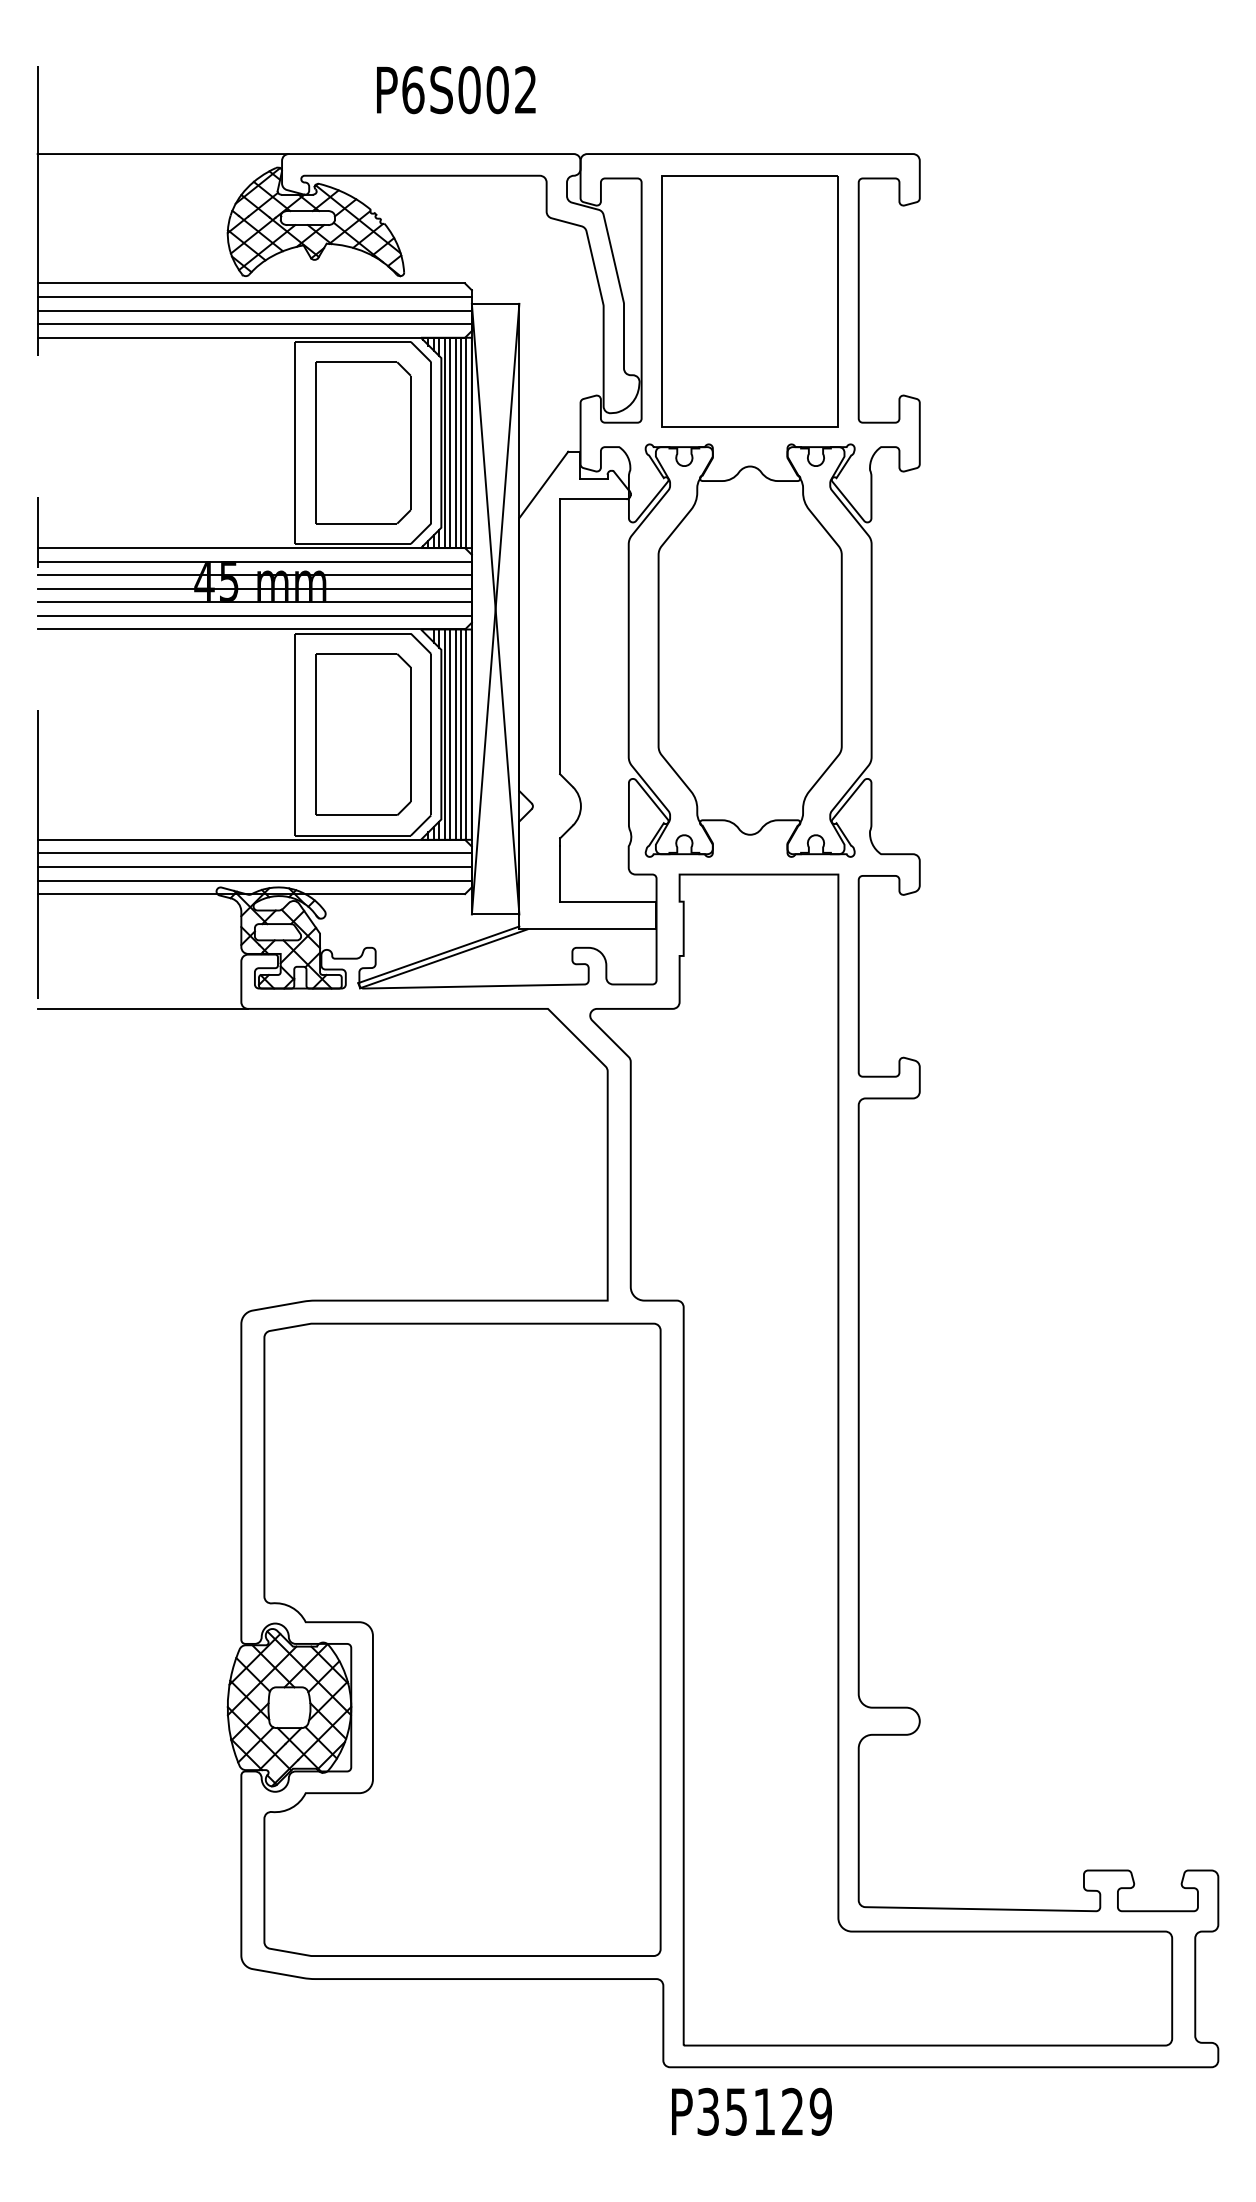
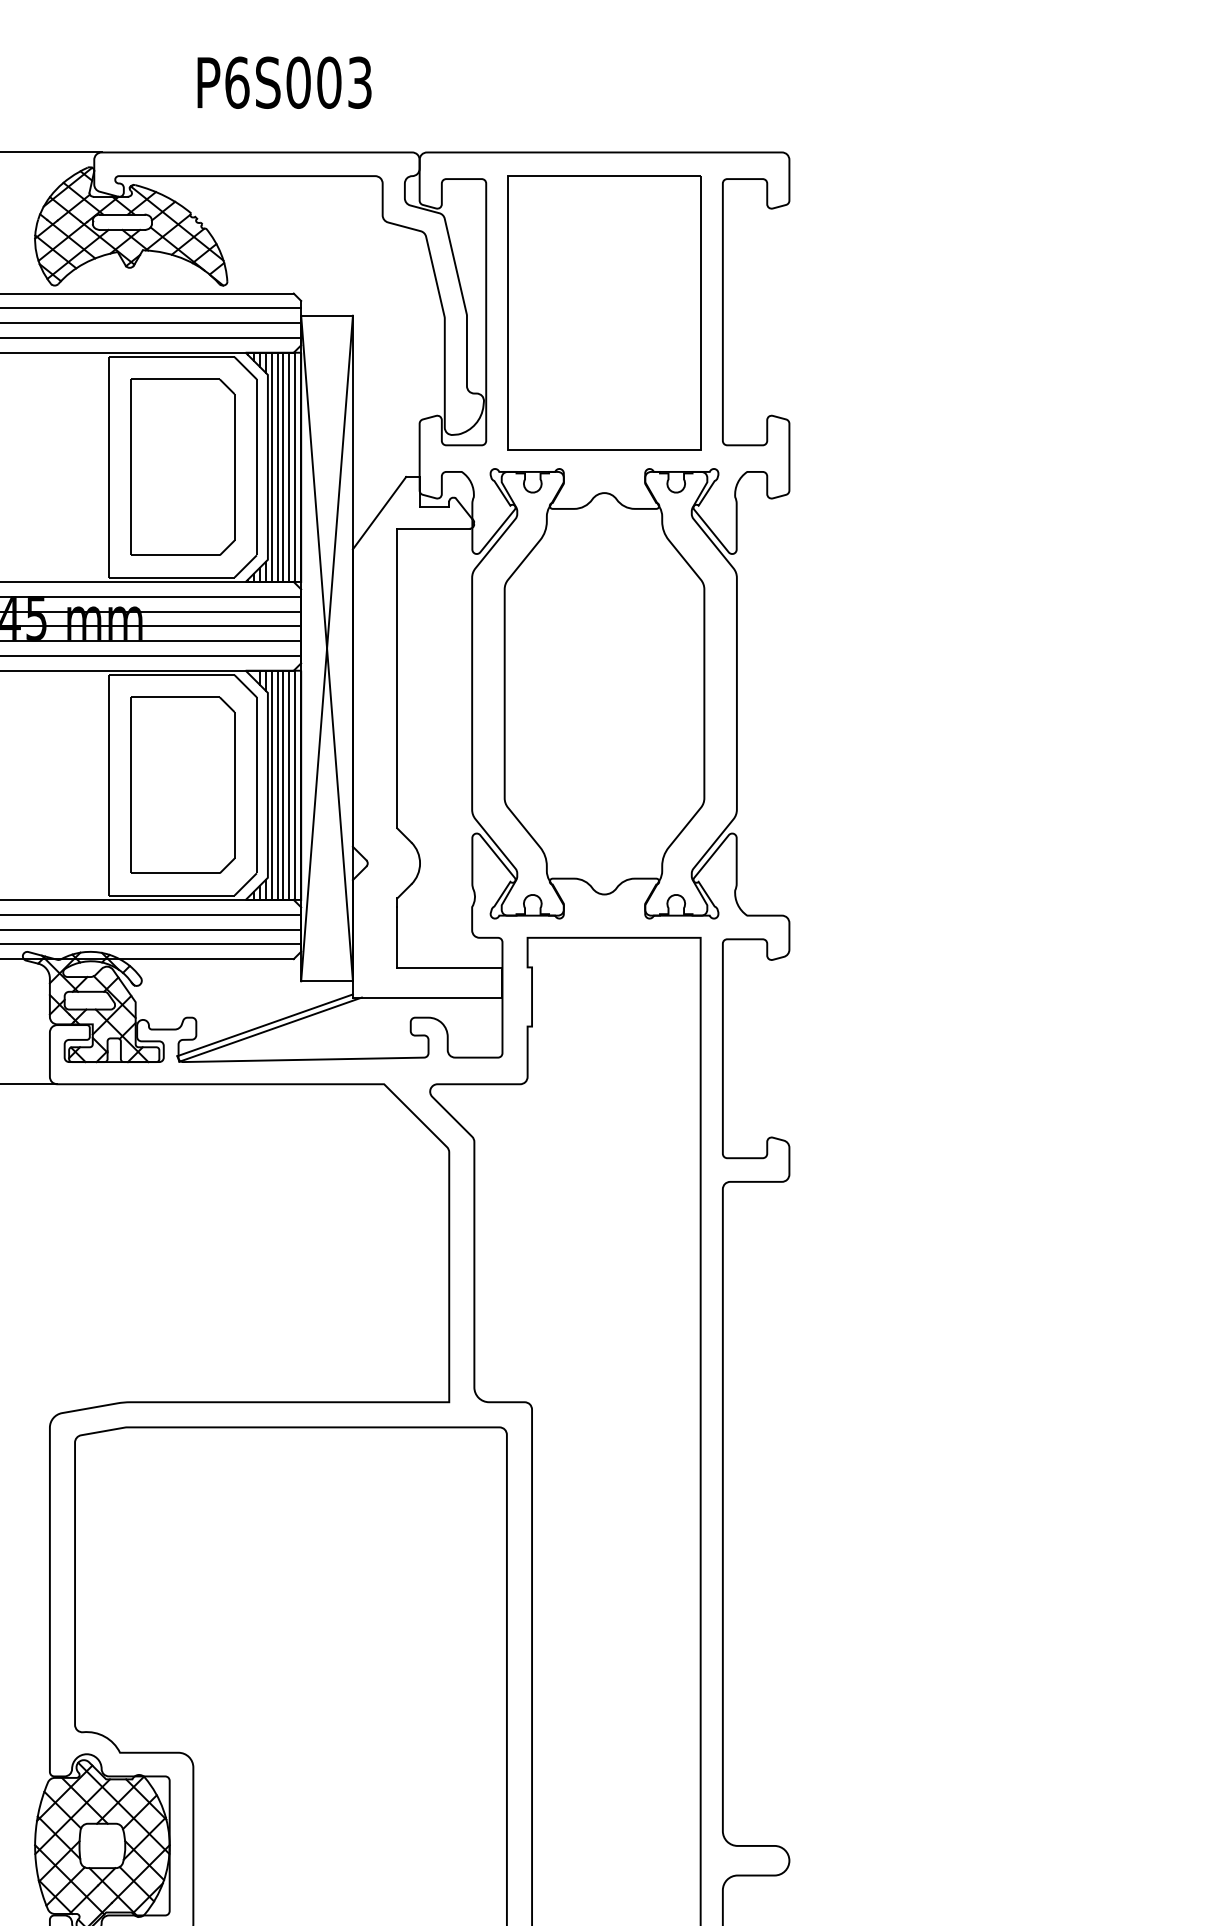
text: (525, 90) -> (359, 83), P6S002 -> P6S003

